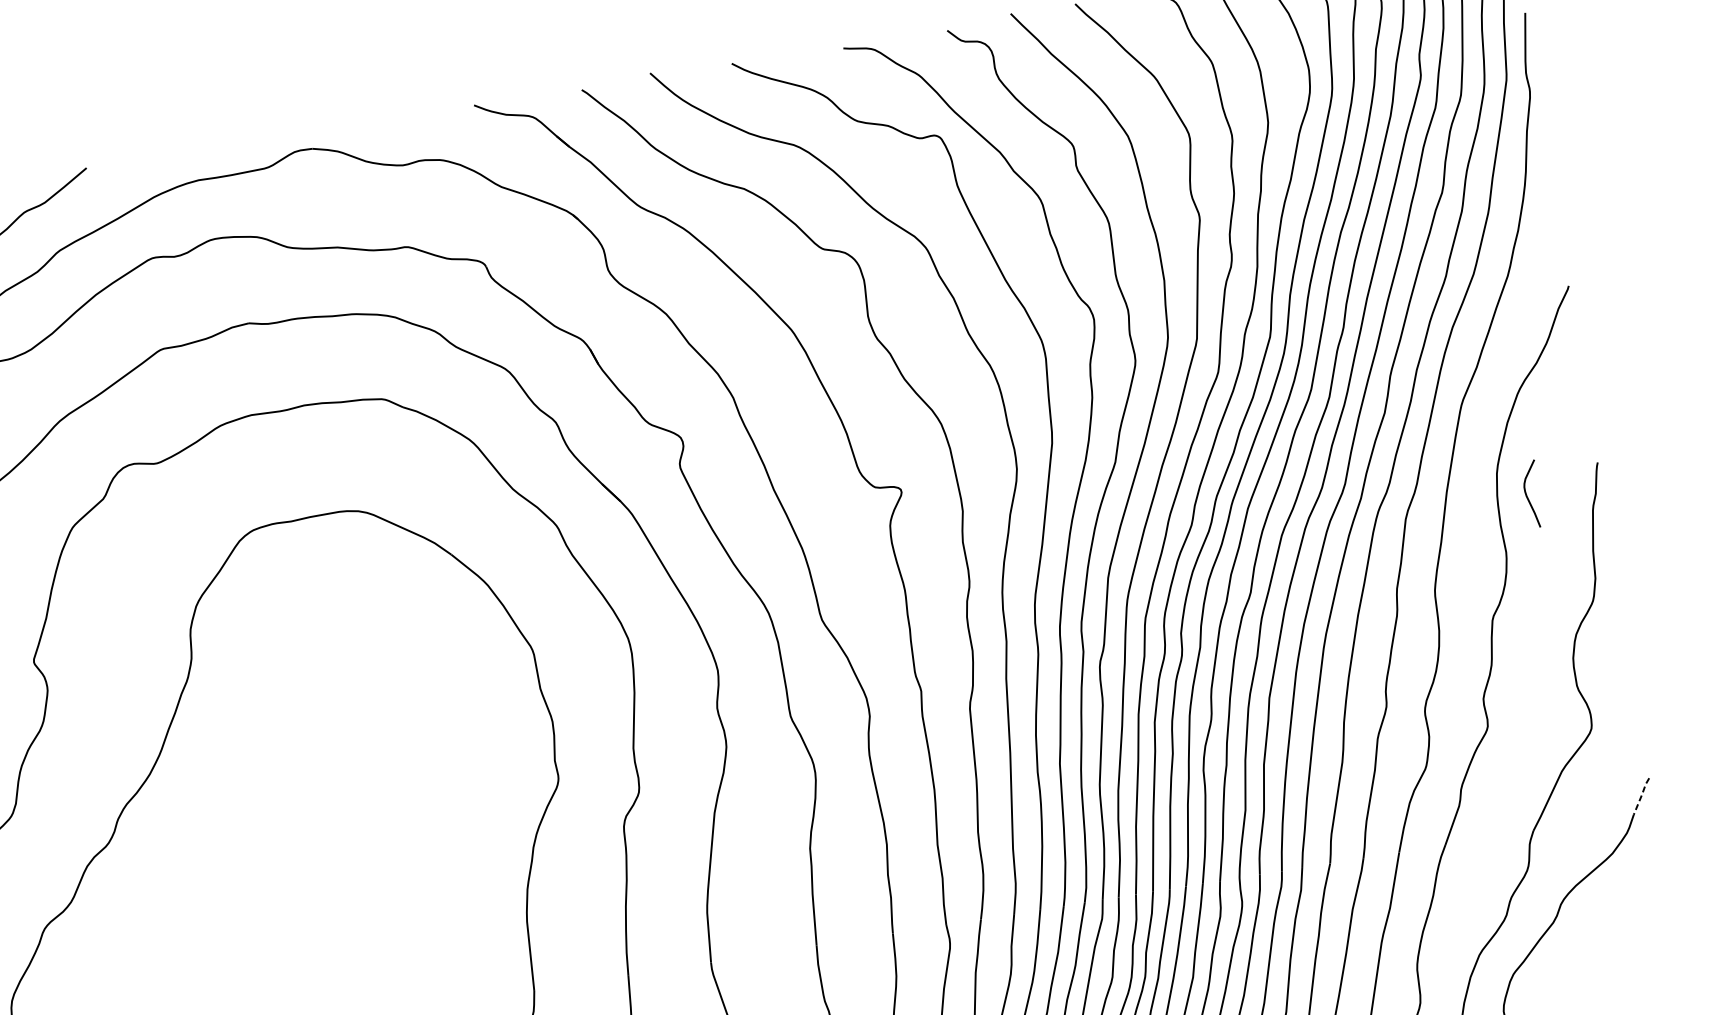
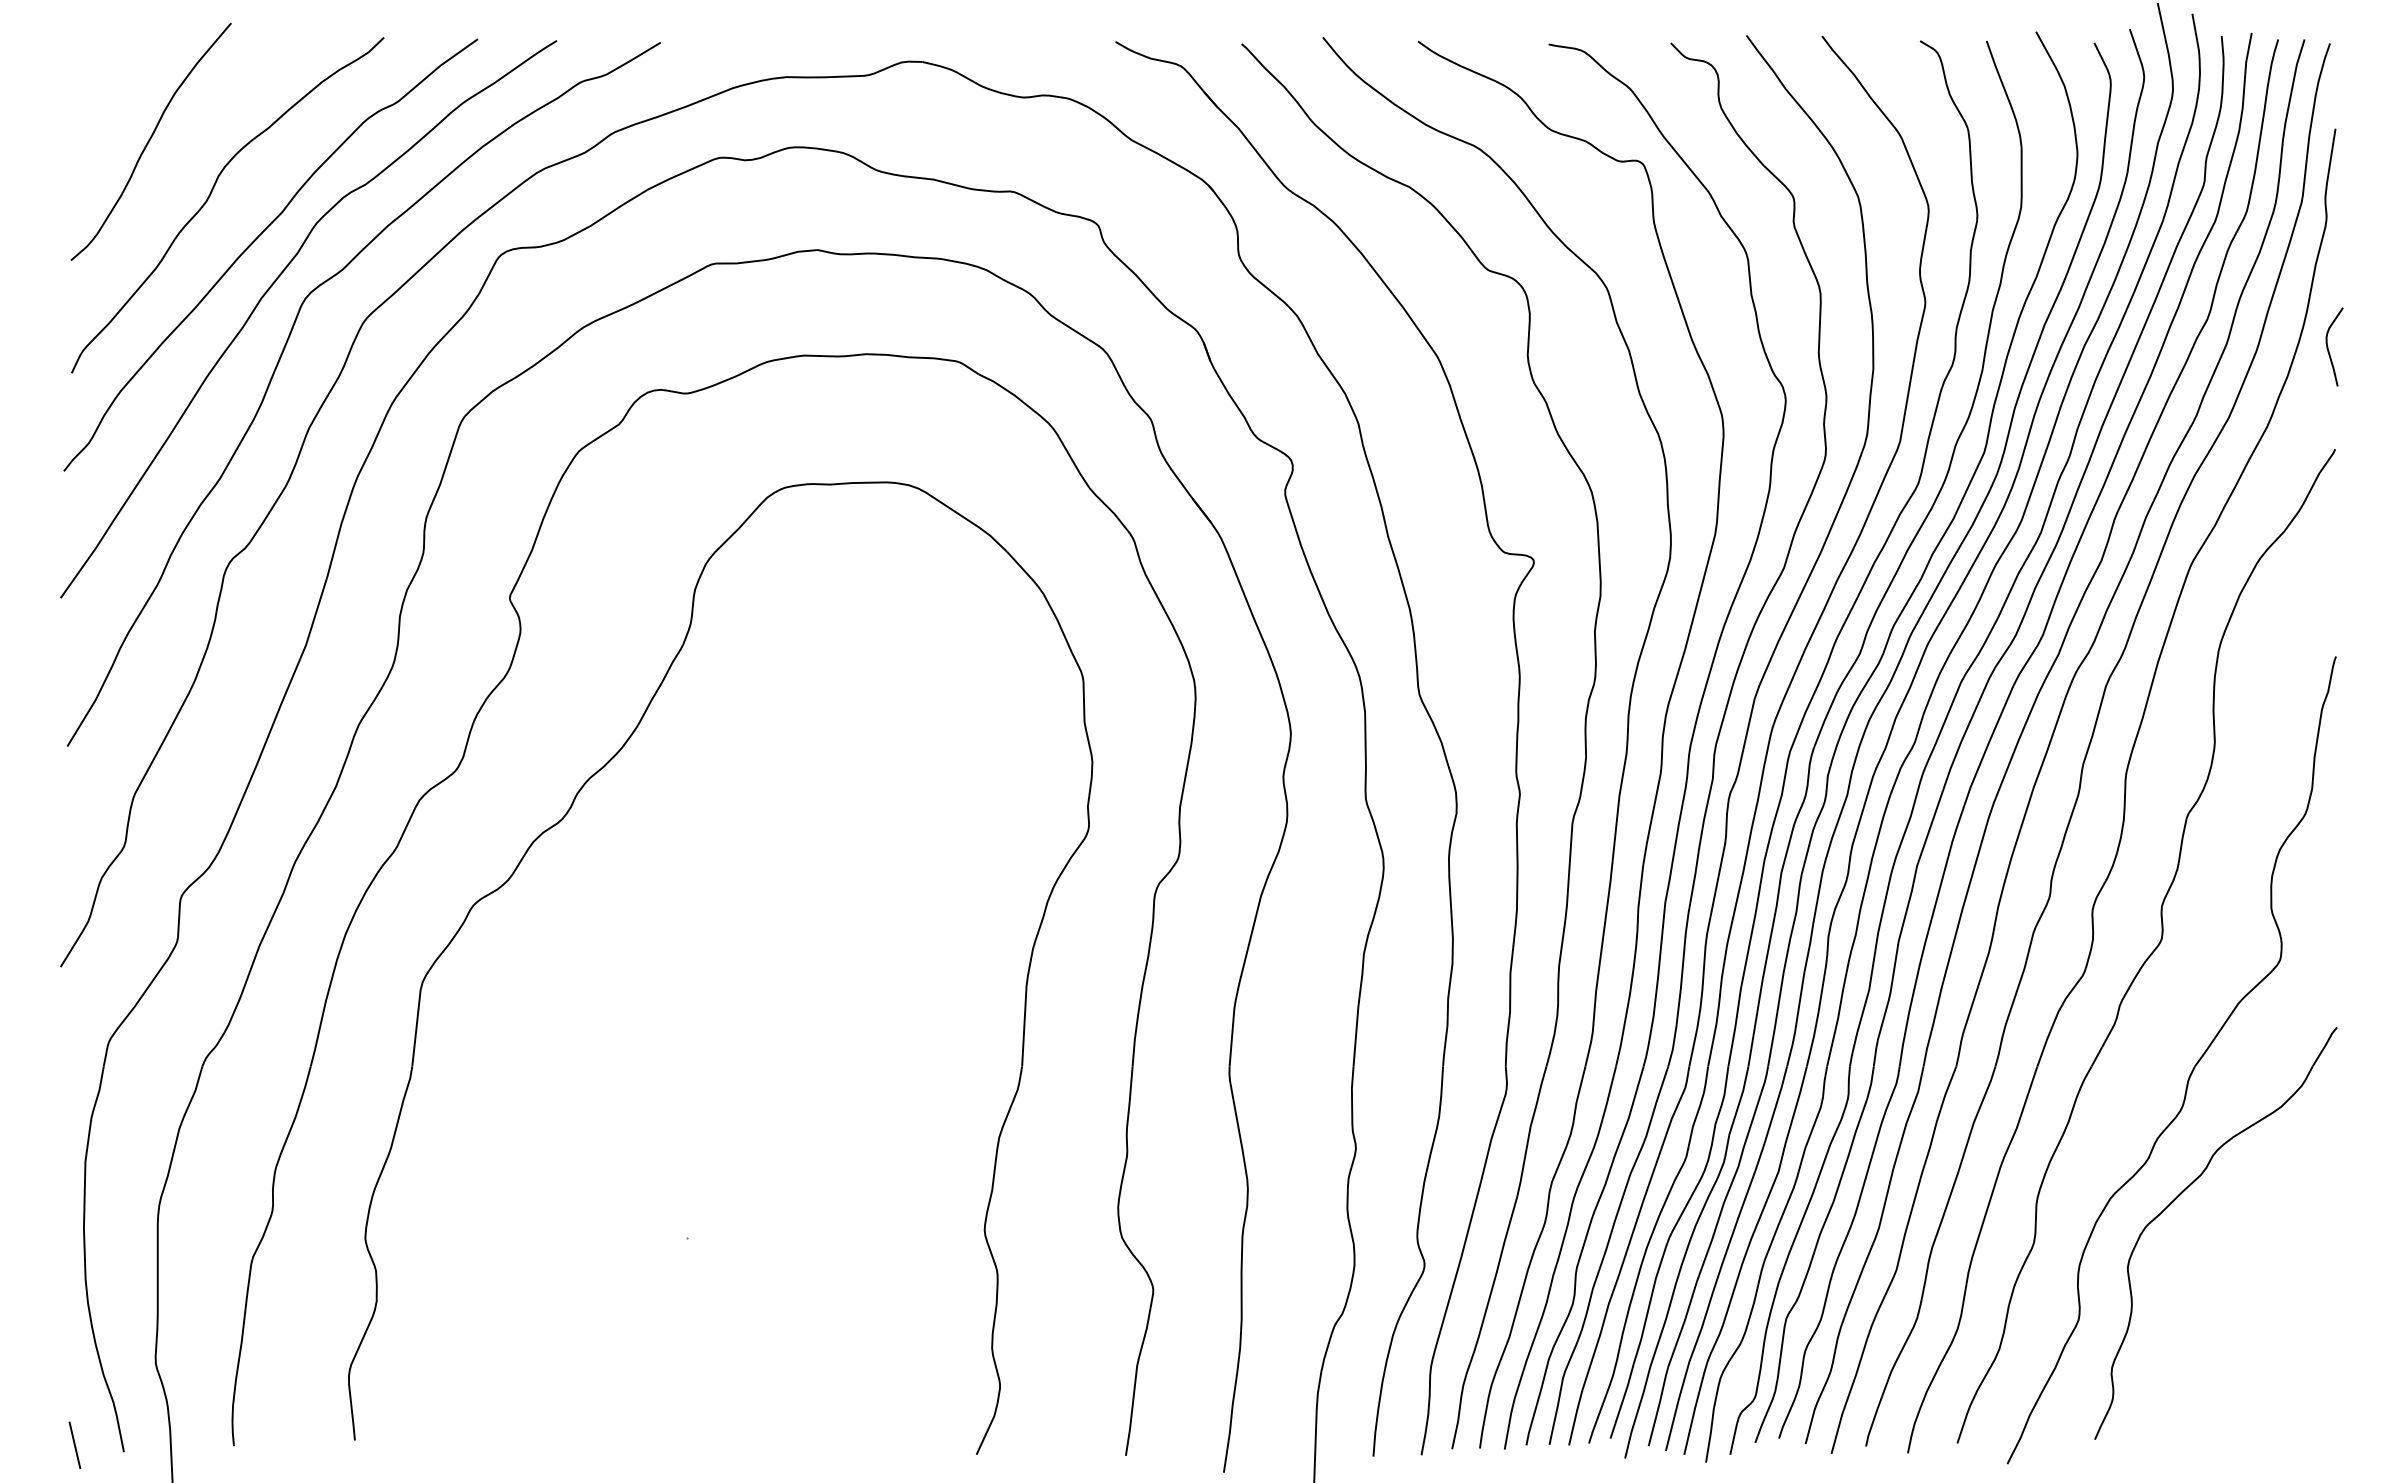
curve: (1527, 494) -> (2328, 346), moved
line: (1641, 795) -> (2325, 1045), dashed -> solid

